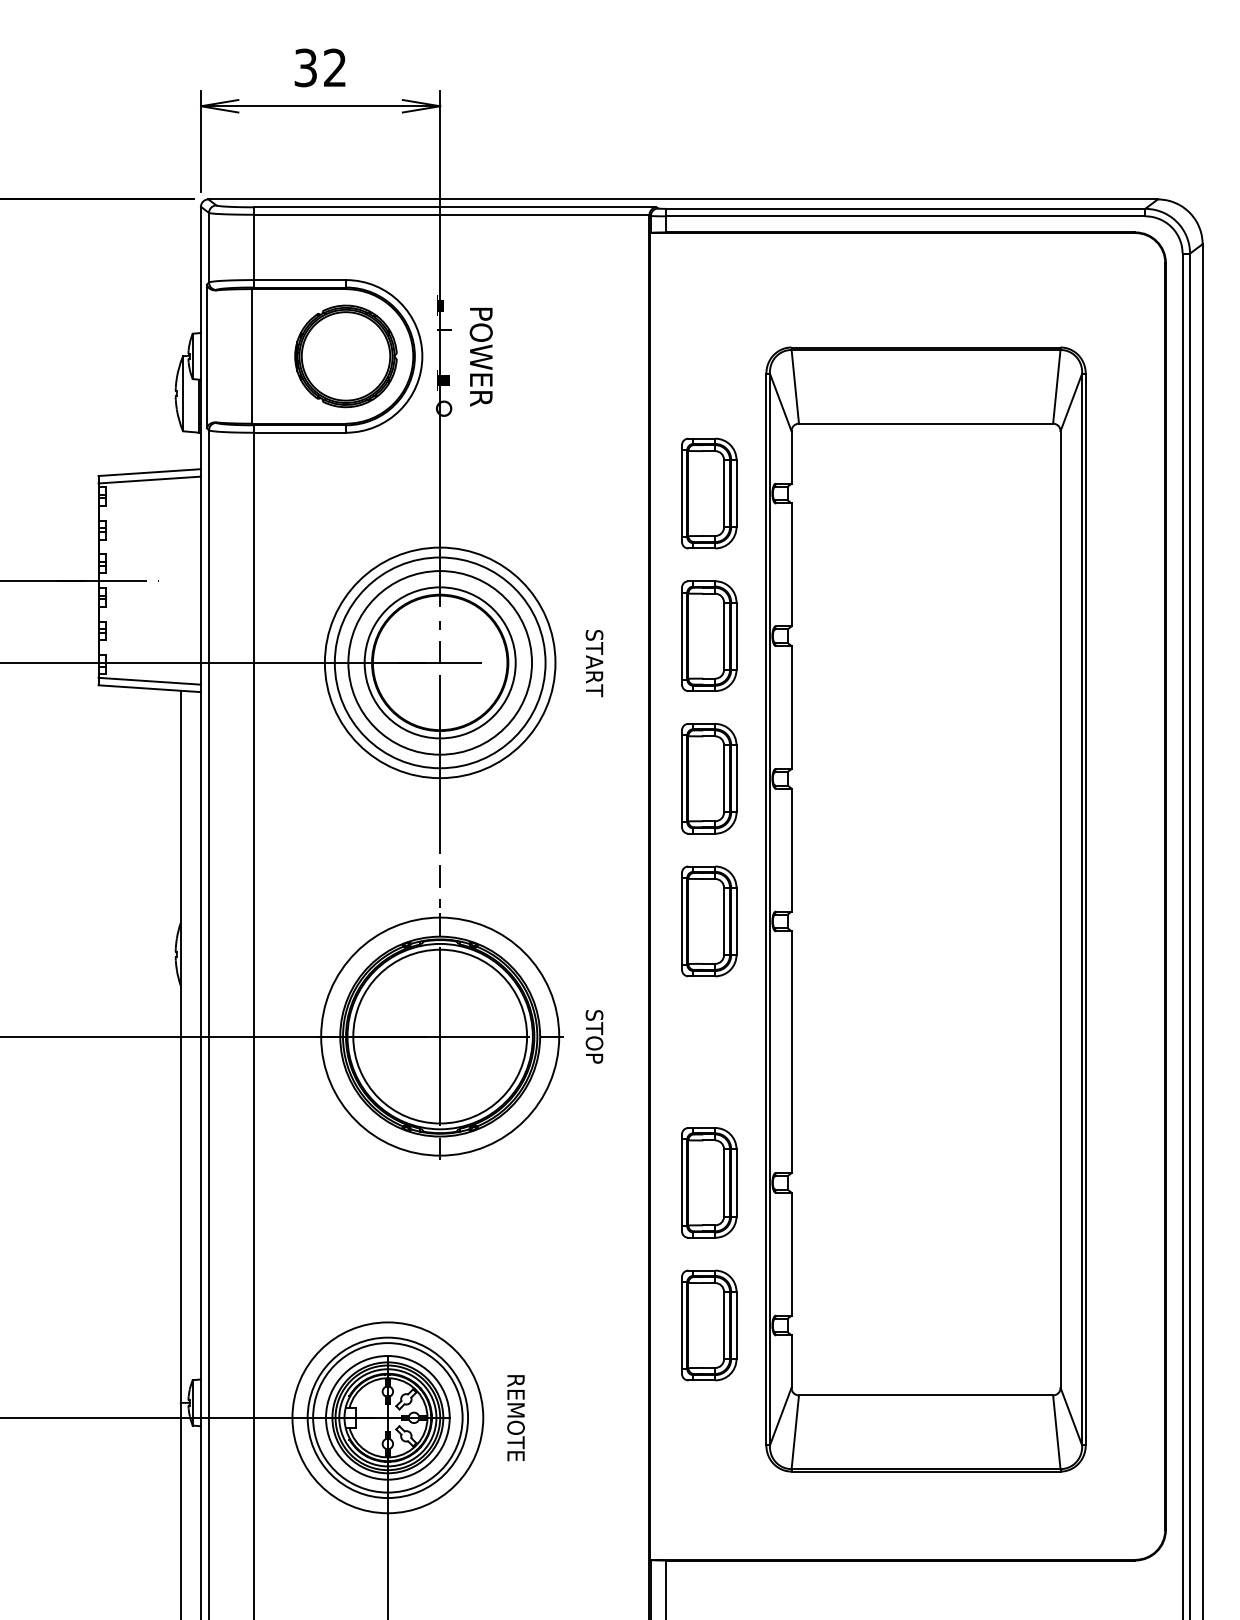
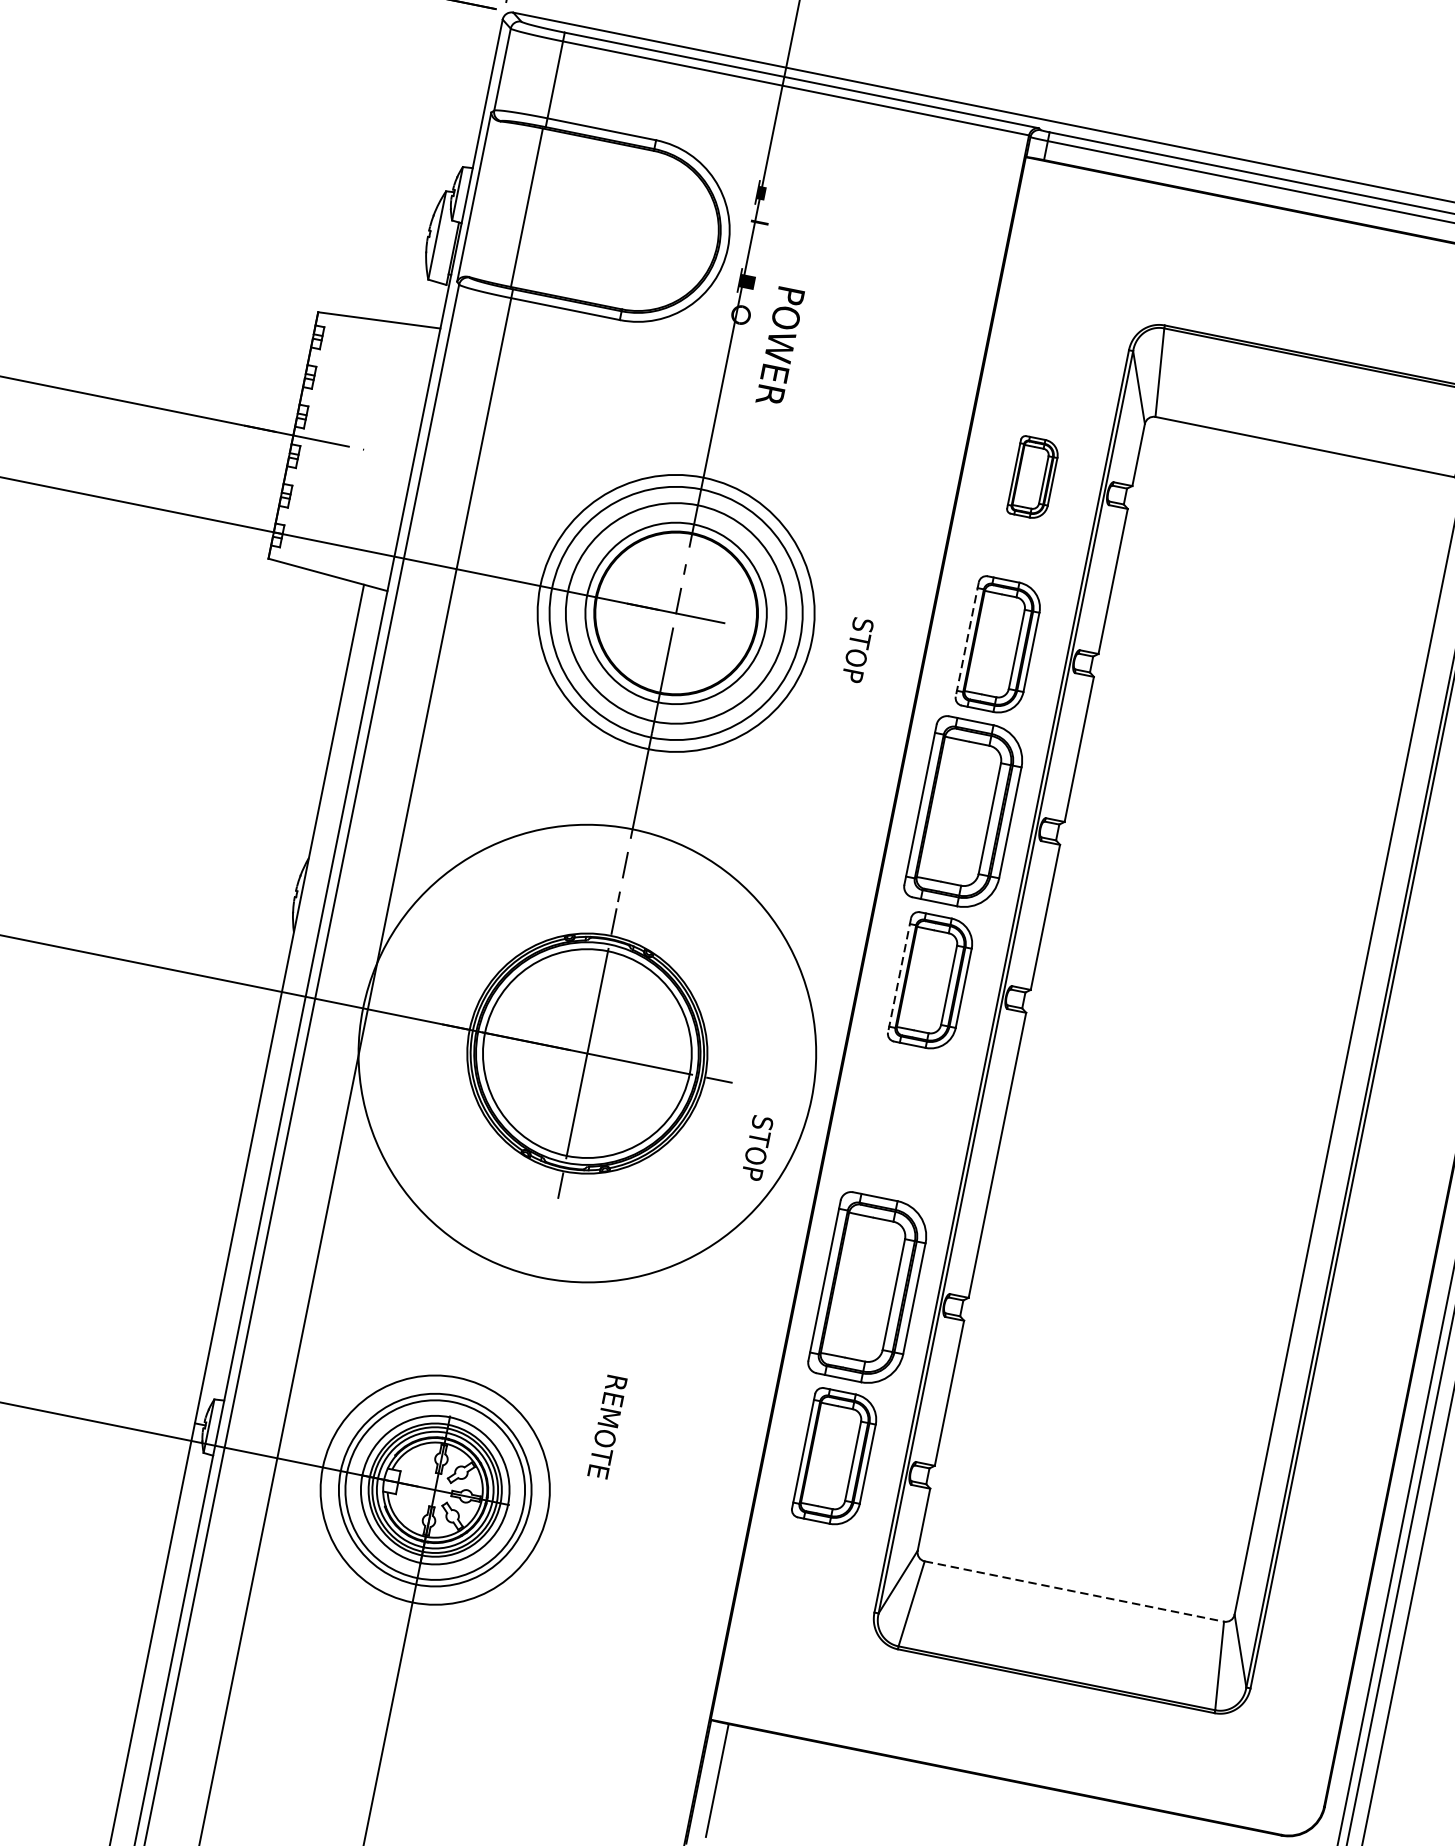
part: (345, 356) -> (637, 230), removed
text: (480, 356) -> (779, 345), moved
line: (149, 479) -> (377, 328), removed
part: (709, 493) -> (1033, 477), size x0.6
line: (682, 636) -> (967, 639), solid -> dashed
text: (594, 663) -> (857, 650), START -> STOP
line: (149, 680) -> (329, 565), removed
part: (709, 778) -> (965, 813), size x1.4
line: (682, 921) -> (900, 975), solid -> dashed
circle: (440, 1036) -> (587, 1053), size x1.6
text: (594, 1036) -> (757, 1147), moved
part: (709, 1182) -> (869, 1289), size x1.4
line: (926, 1395) -> (1074, 1591), solid -> dashed
text: (515, 1418) -> (606, 1427), moved

